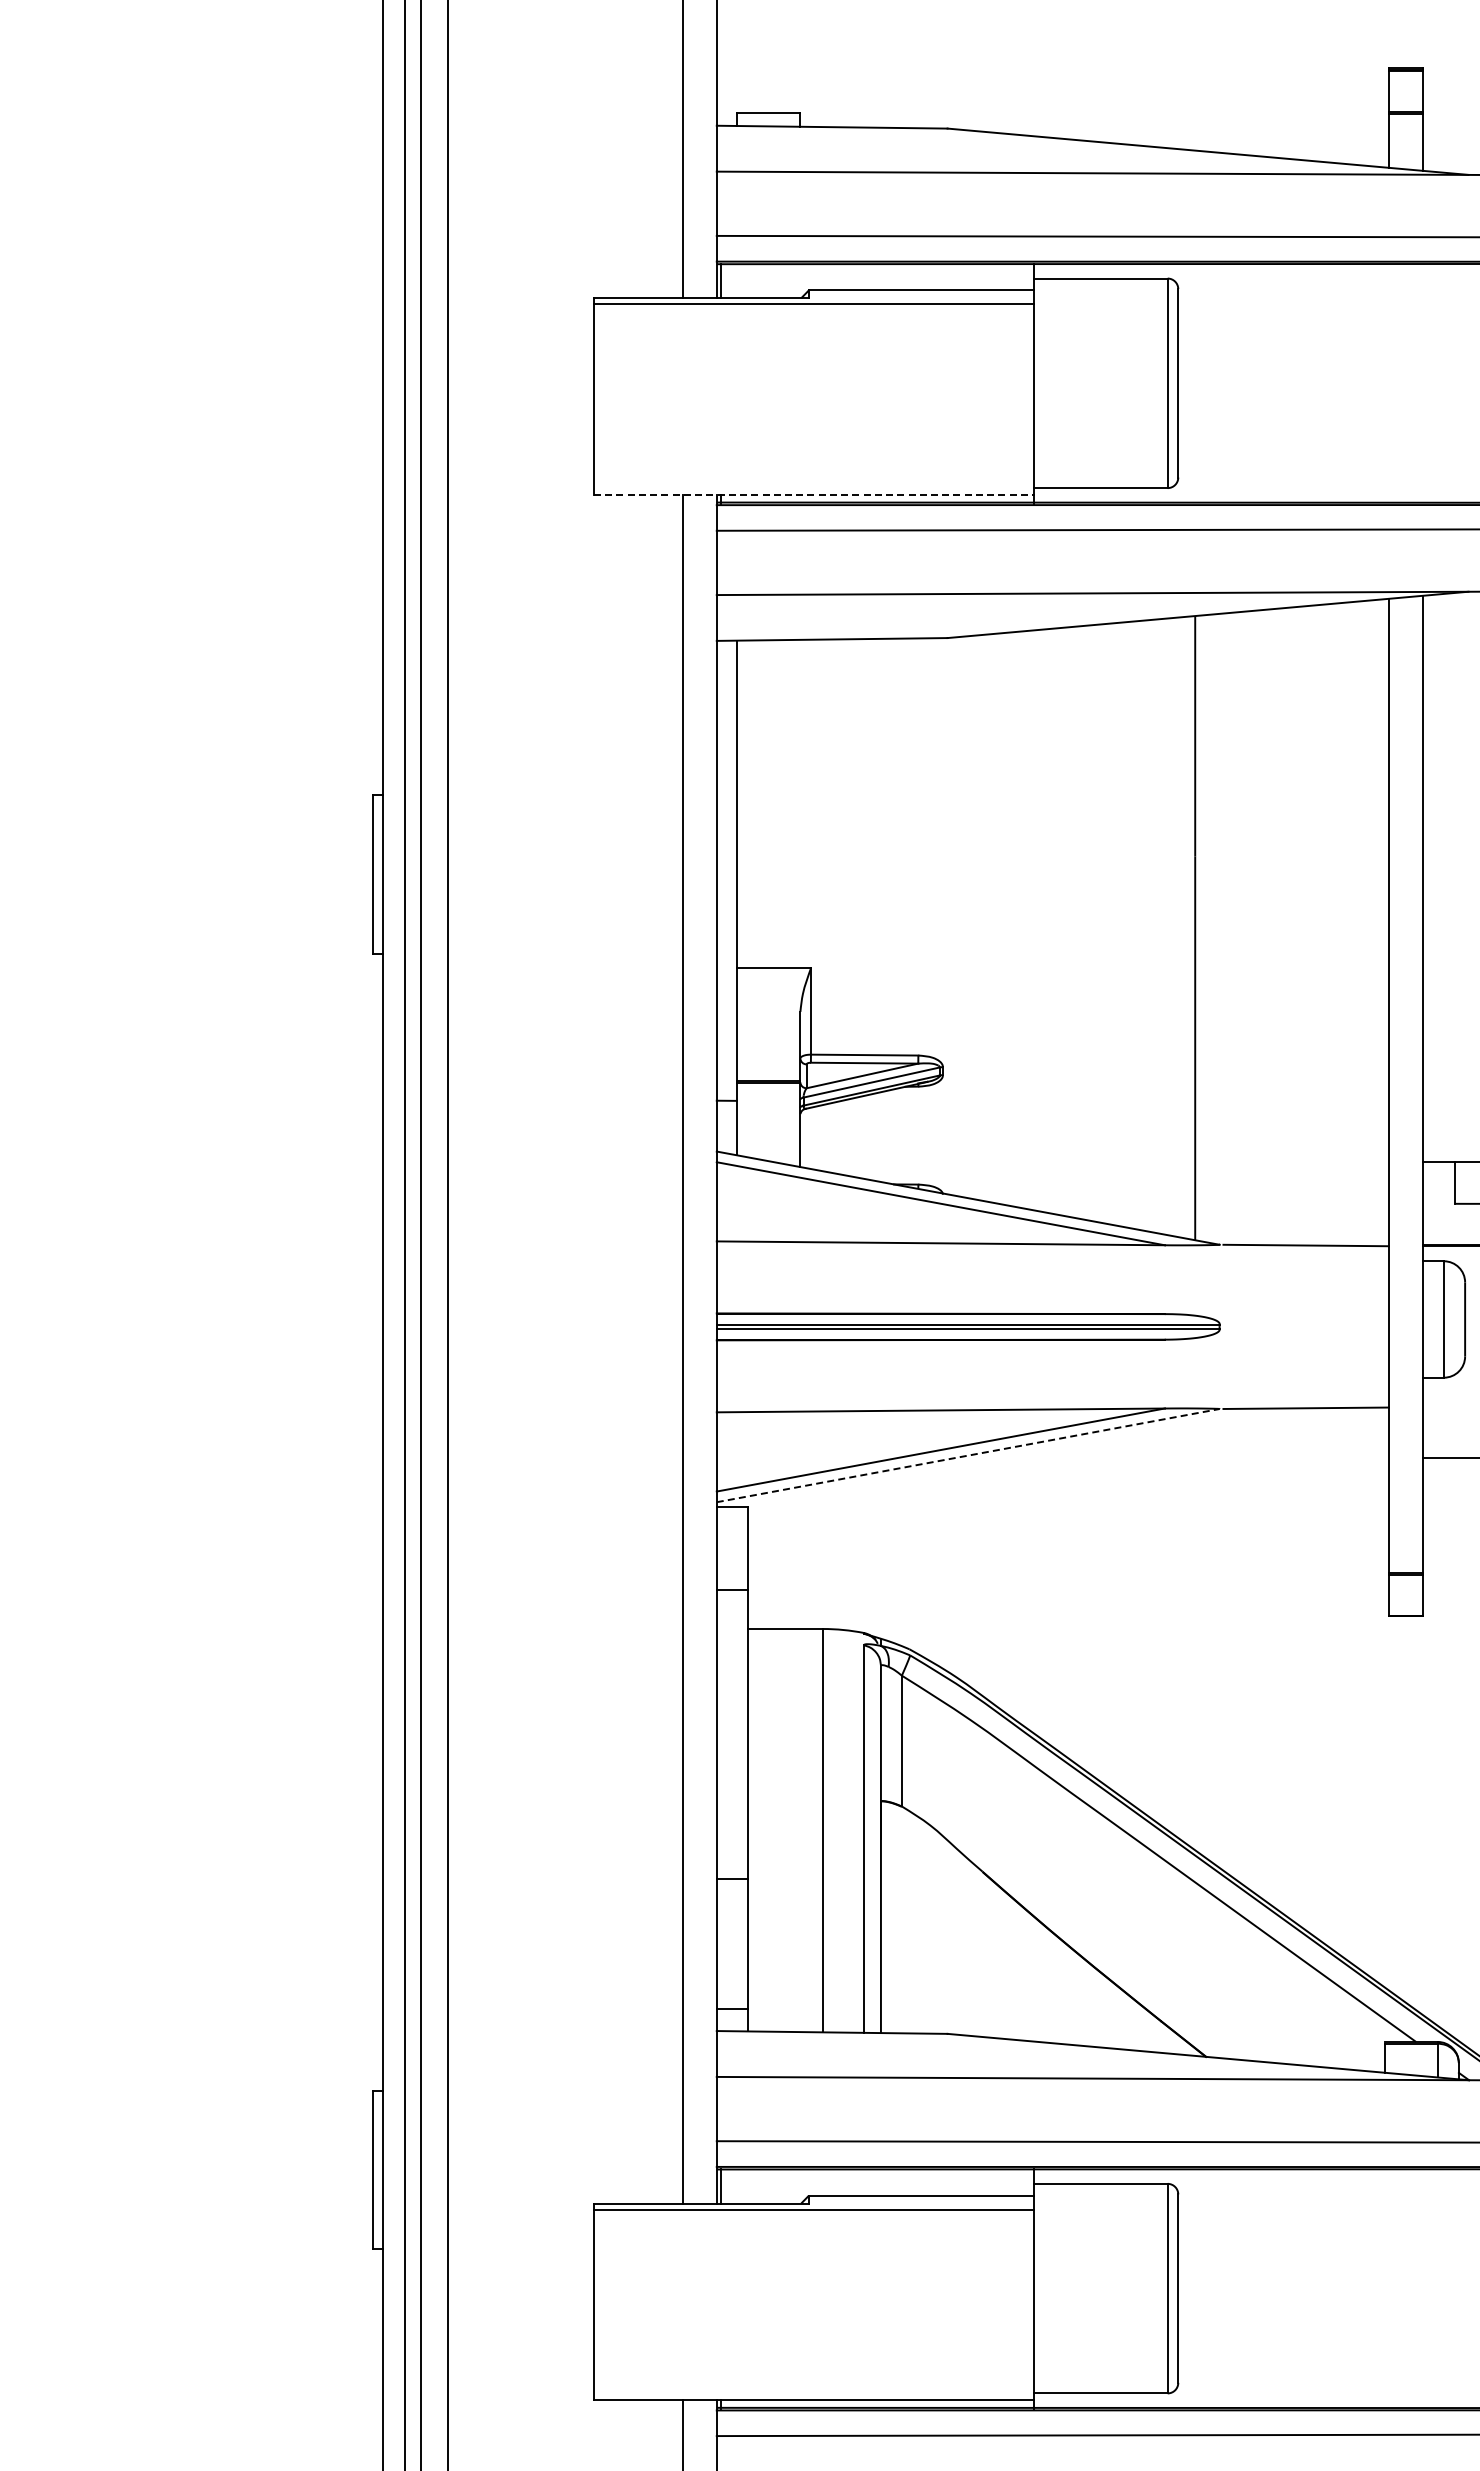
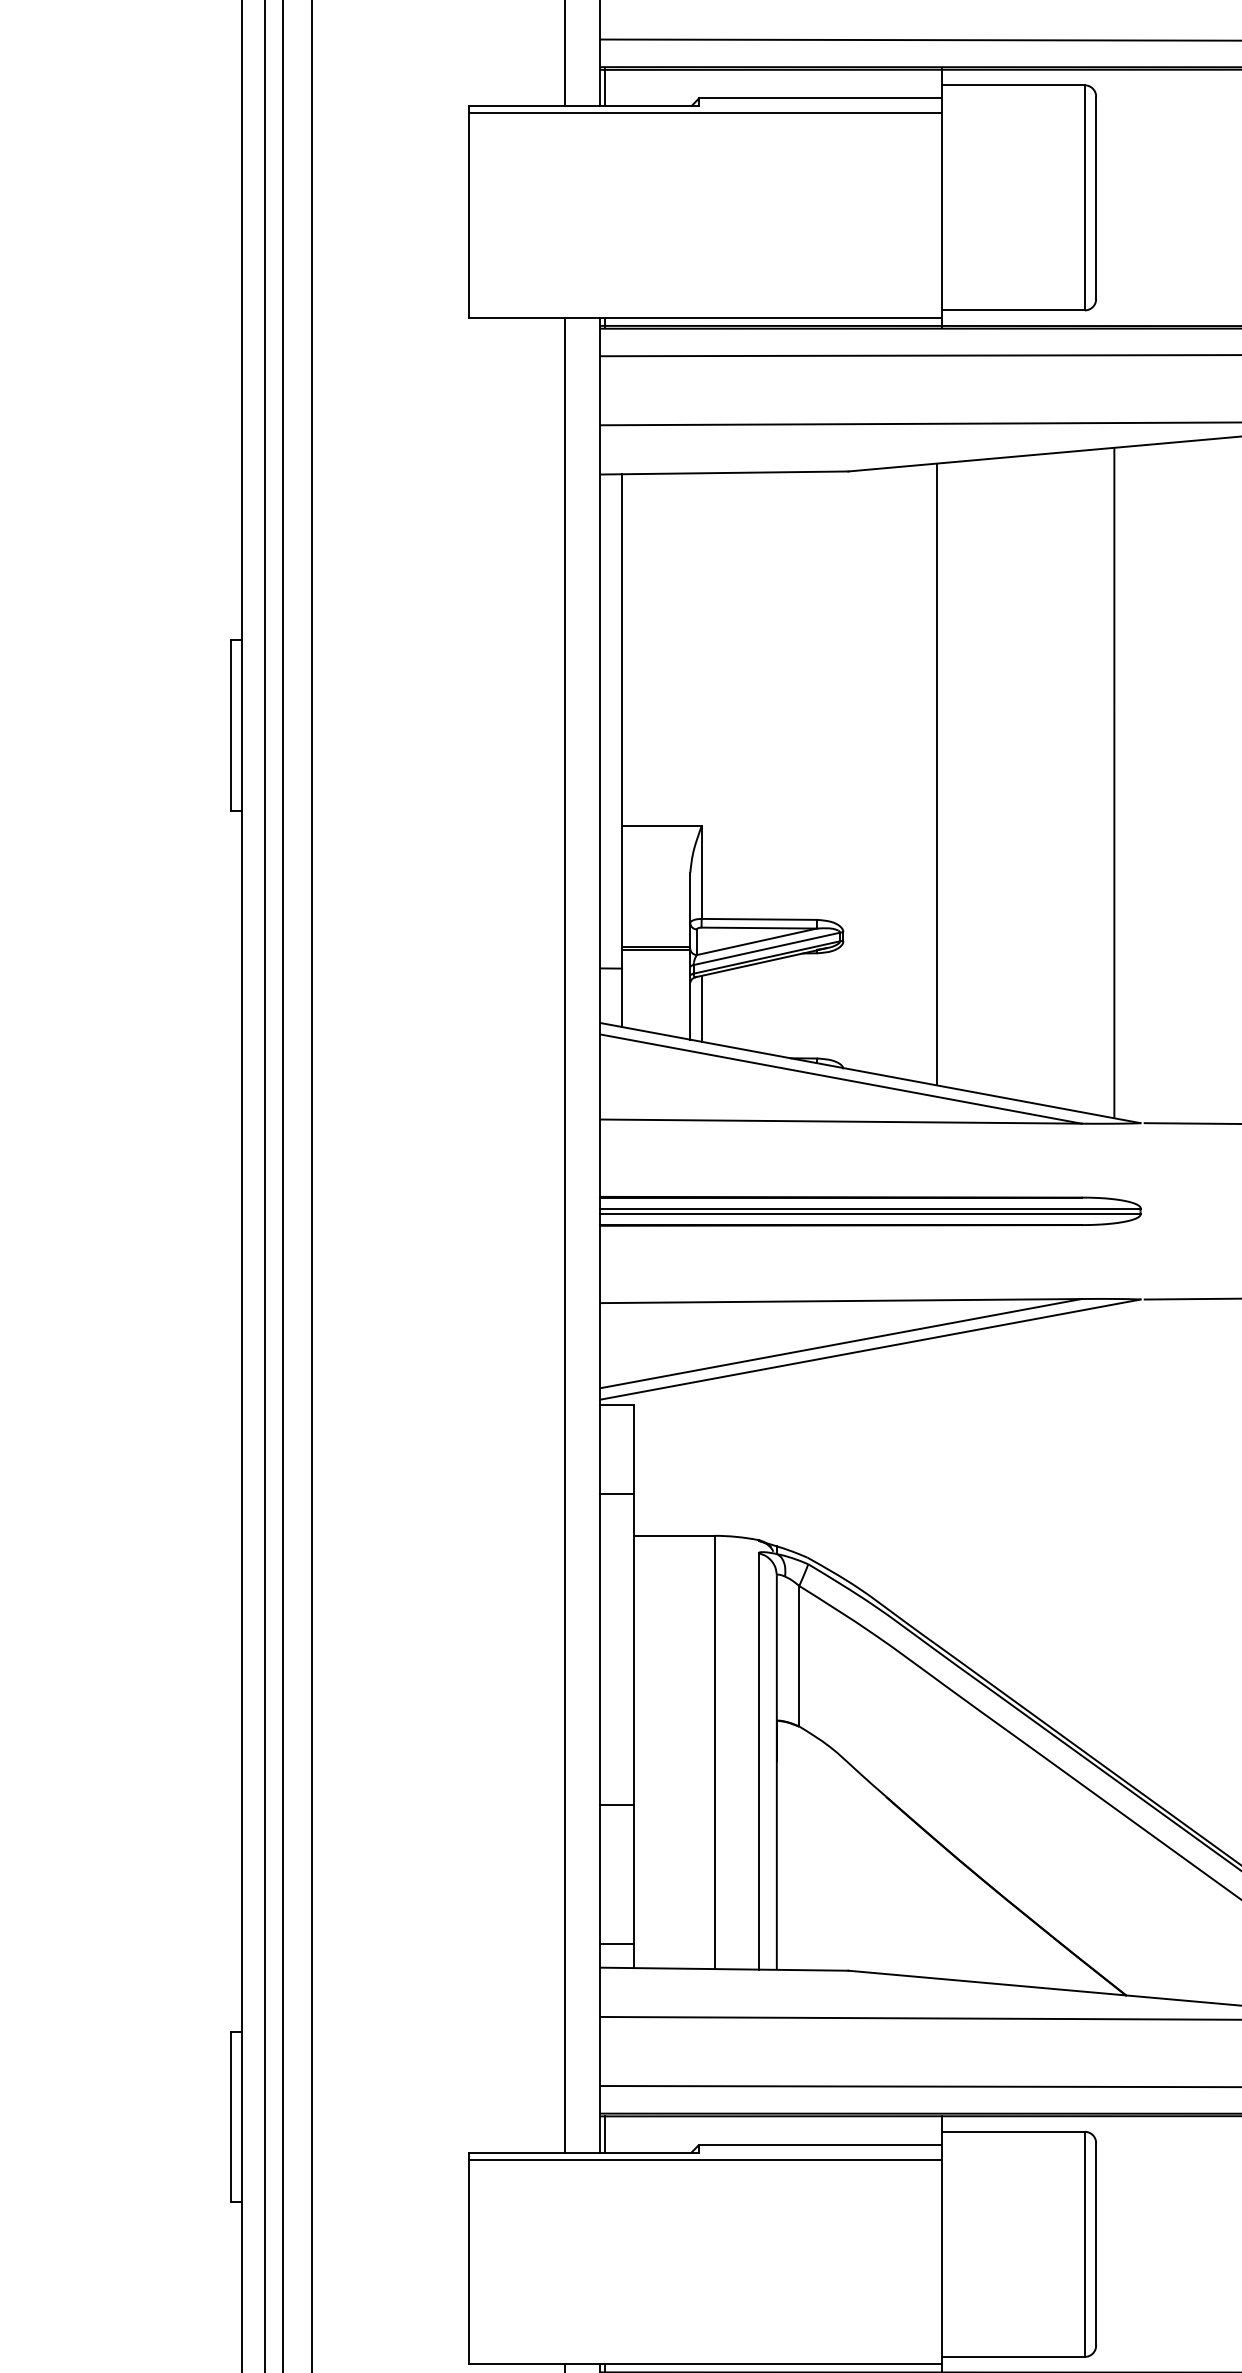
line: (814, 494) -> (705, 317), dashed -> solid
line: (1030, 919) -> (937, 773), added
line: (810, 1138) -> (701, 1008), added
line: (968, 1455) -> (870, 1349), dashed -> solid

